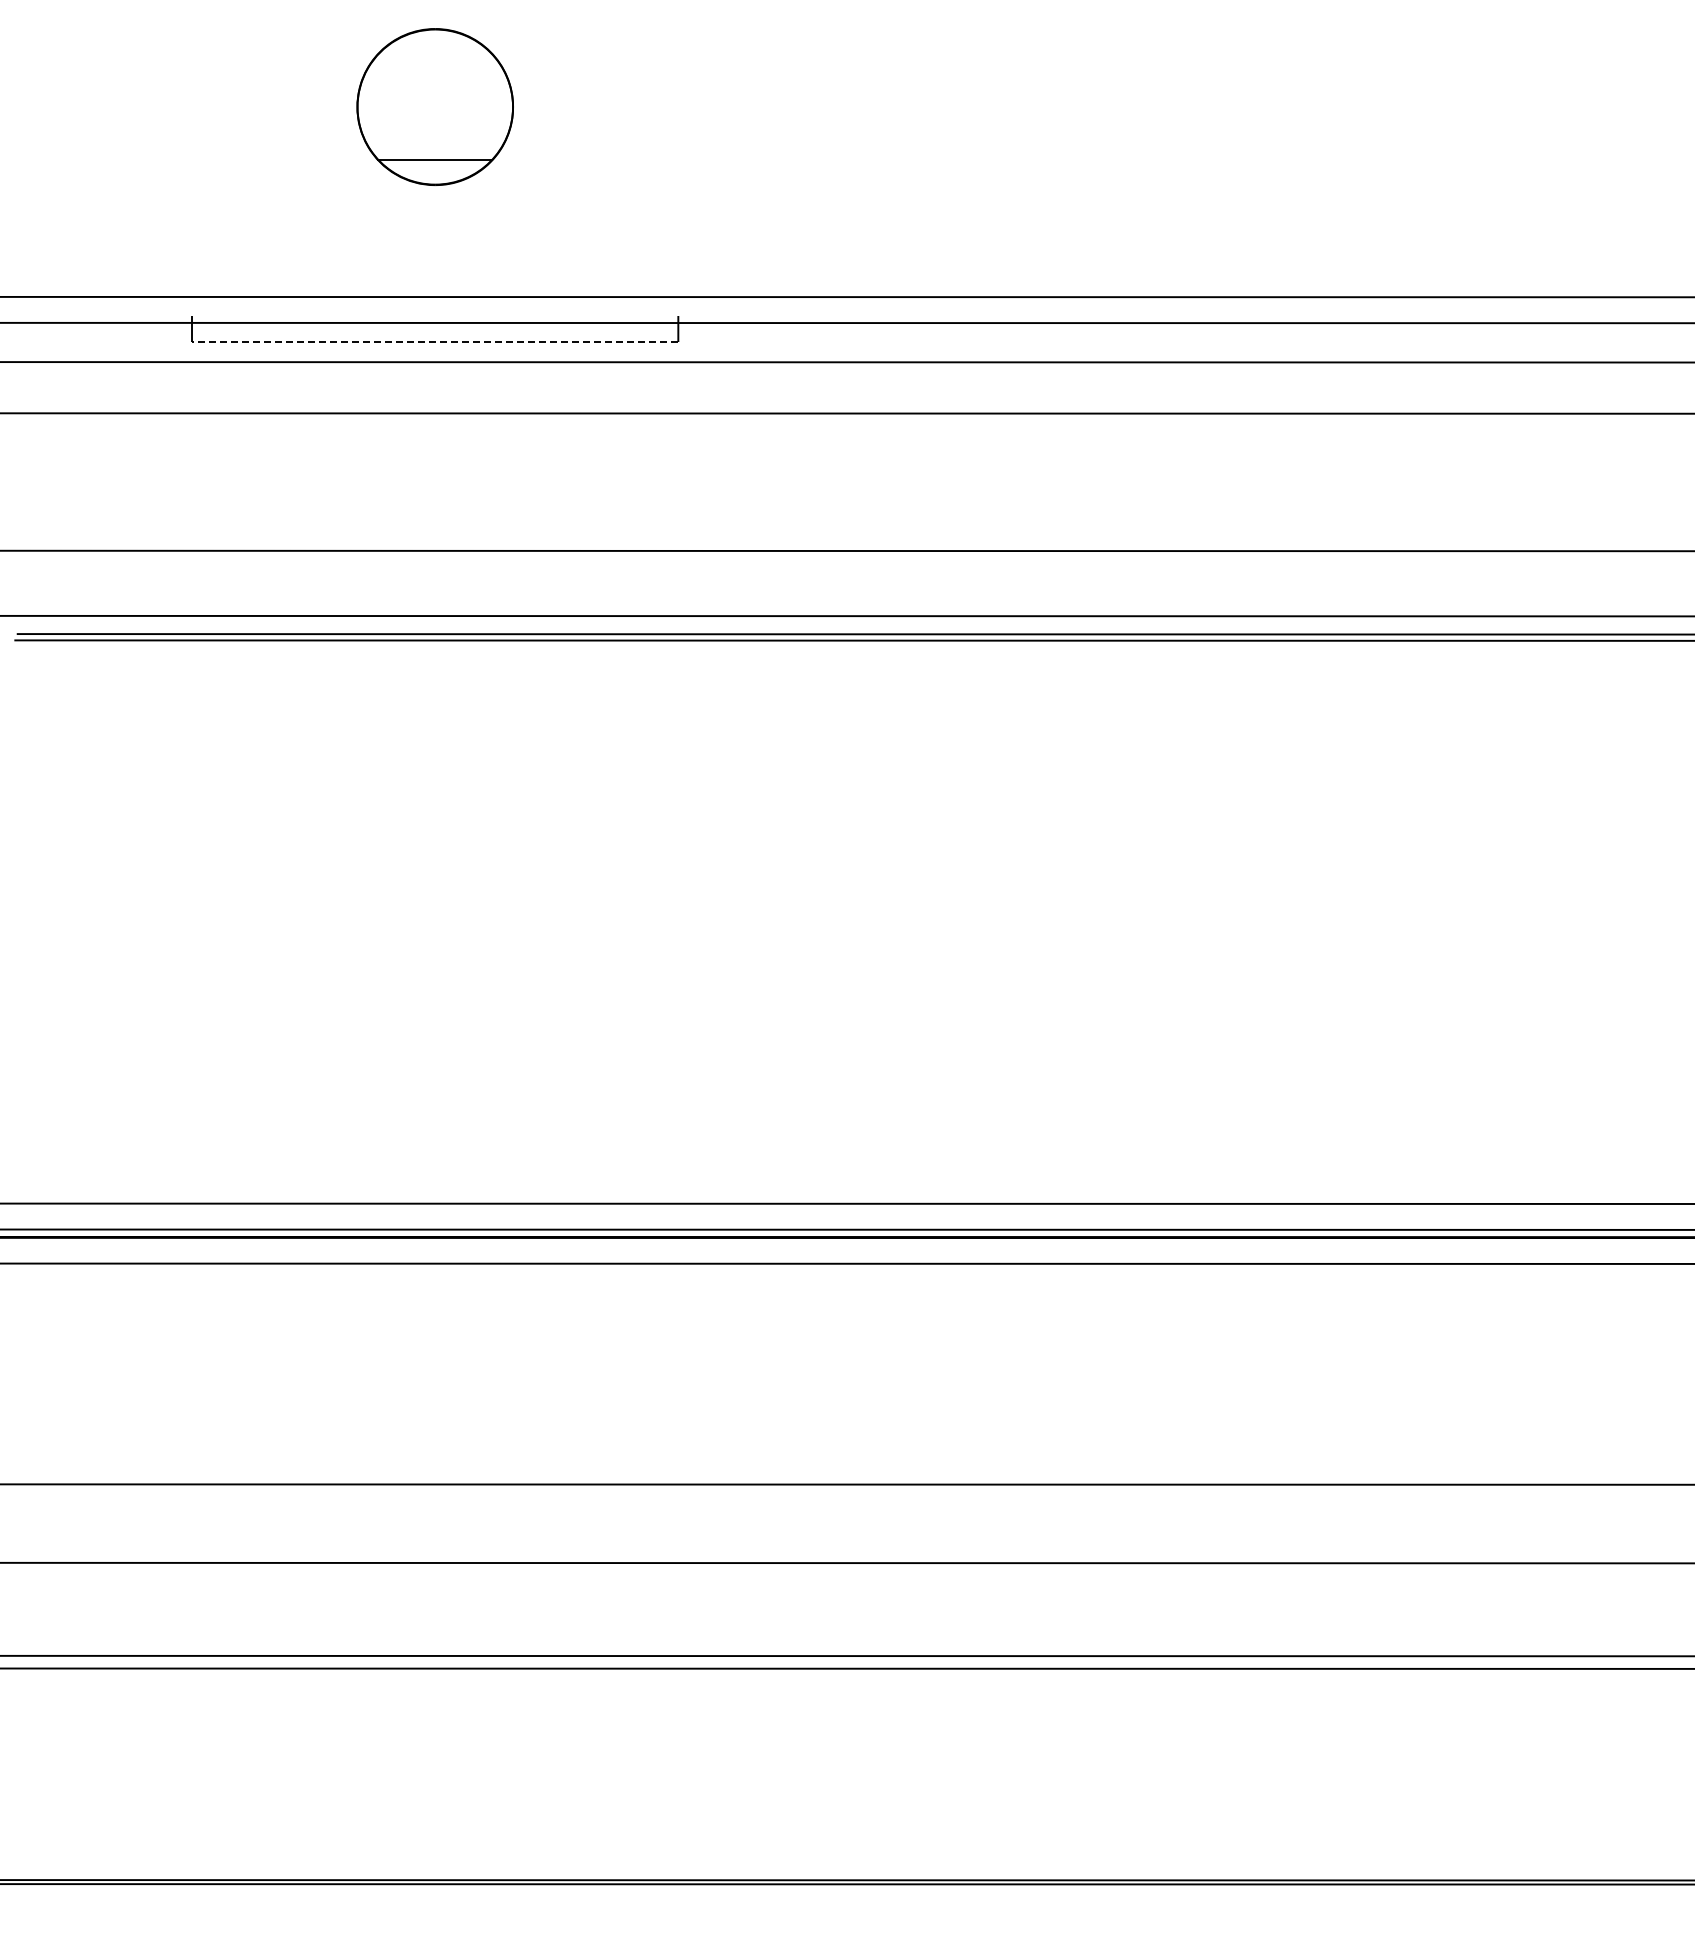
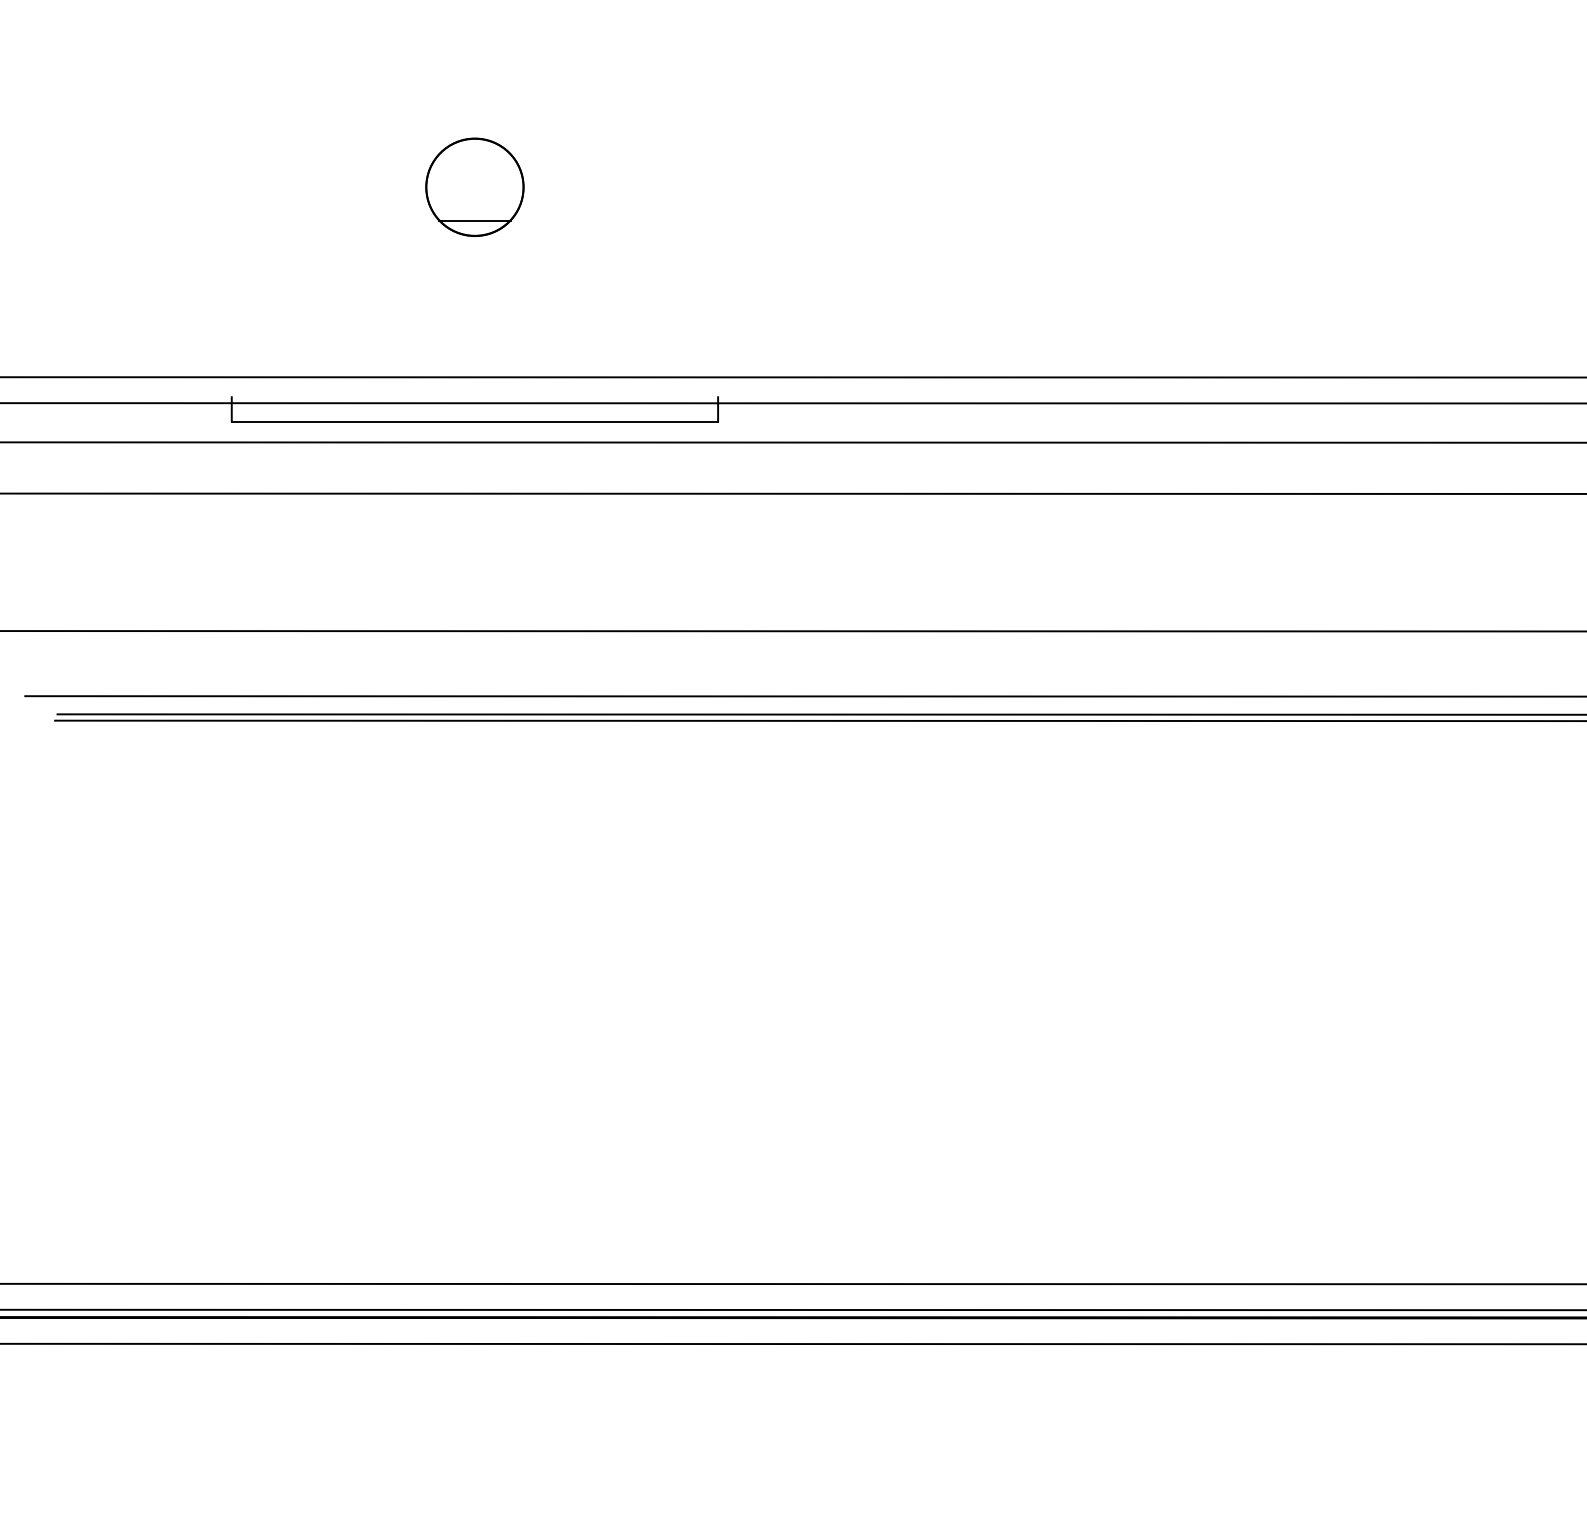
part: (434, 106) -> (474, 186), size x0.62
line: (434, 341) -> (474, 421), dashed -> solid

